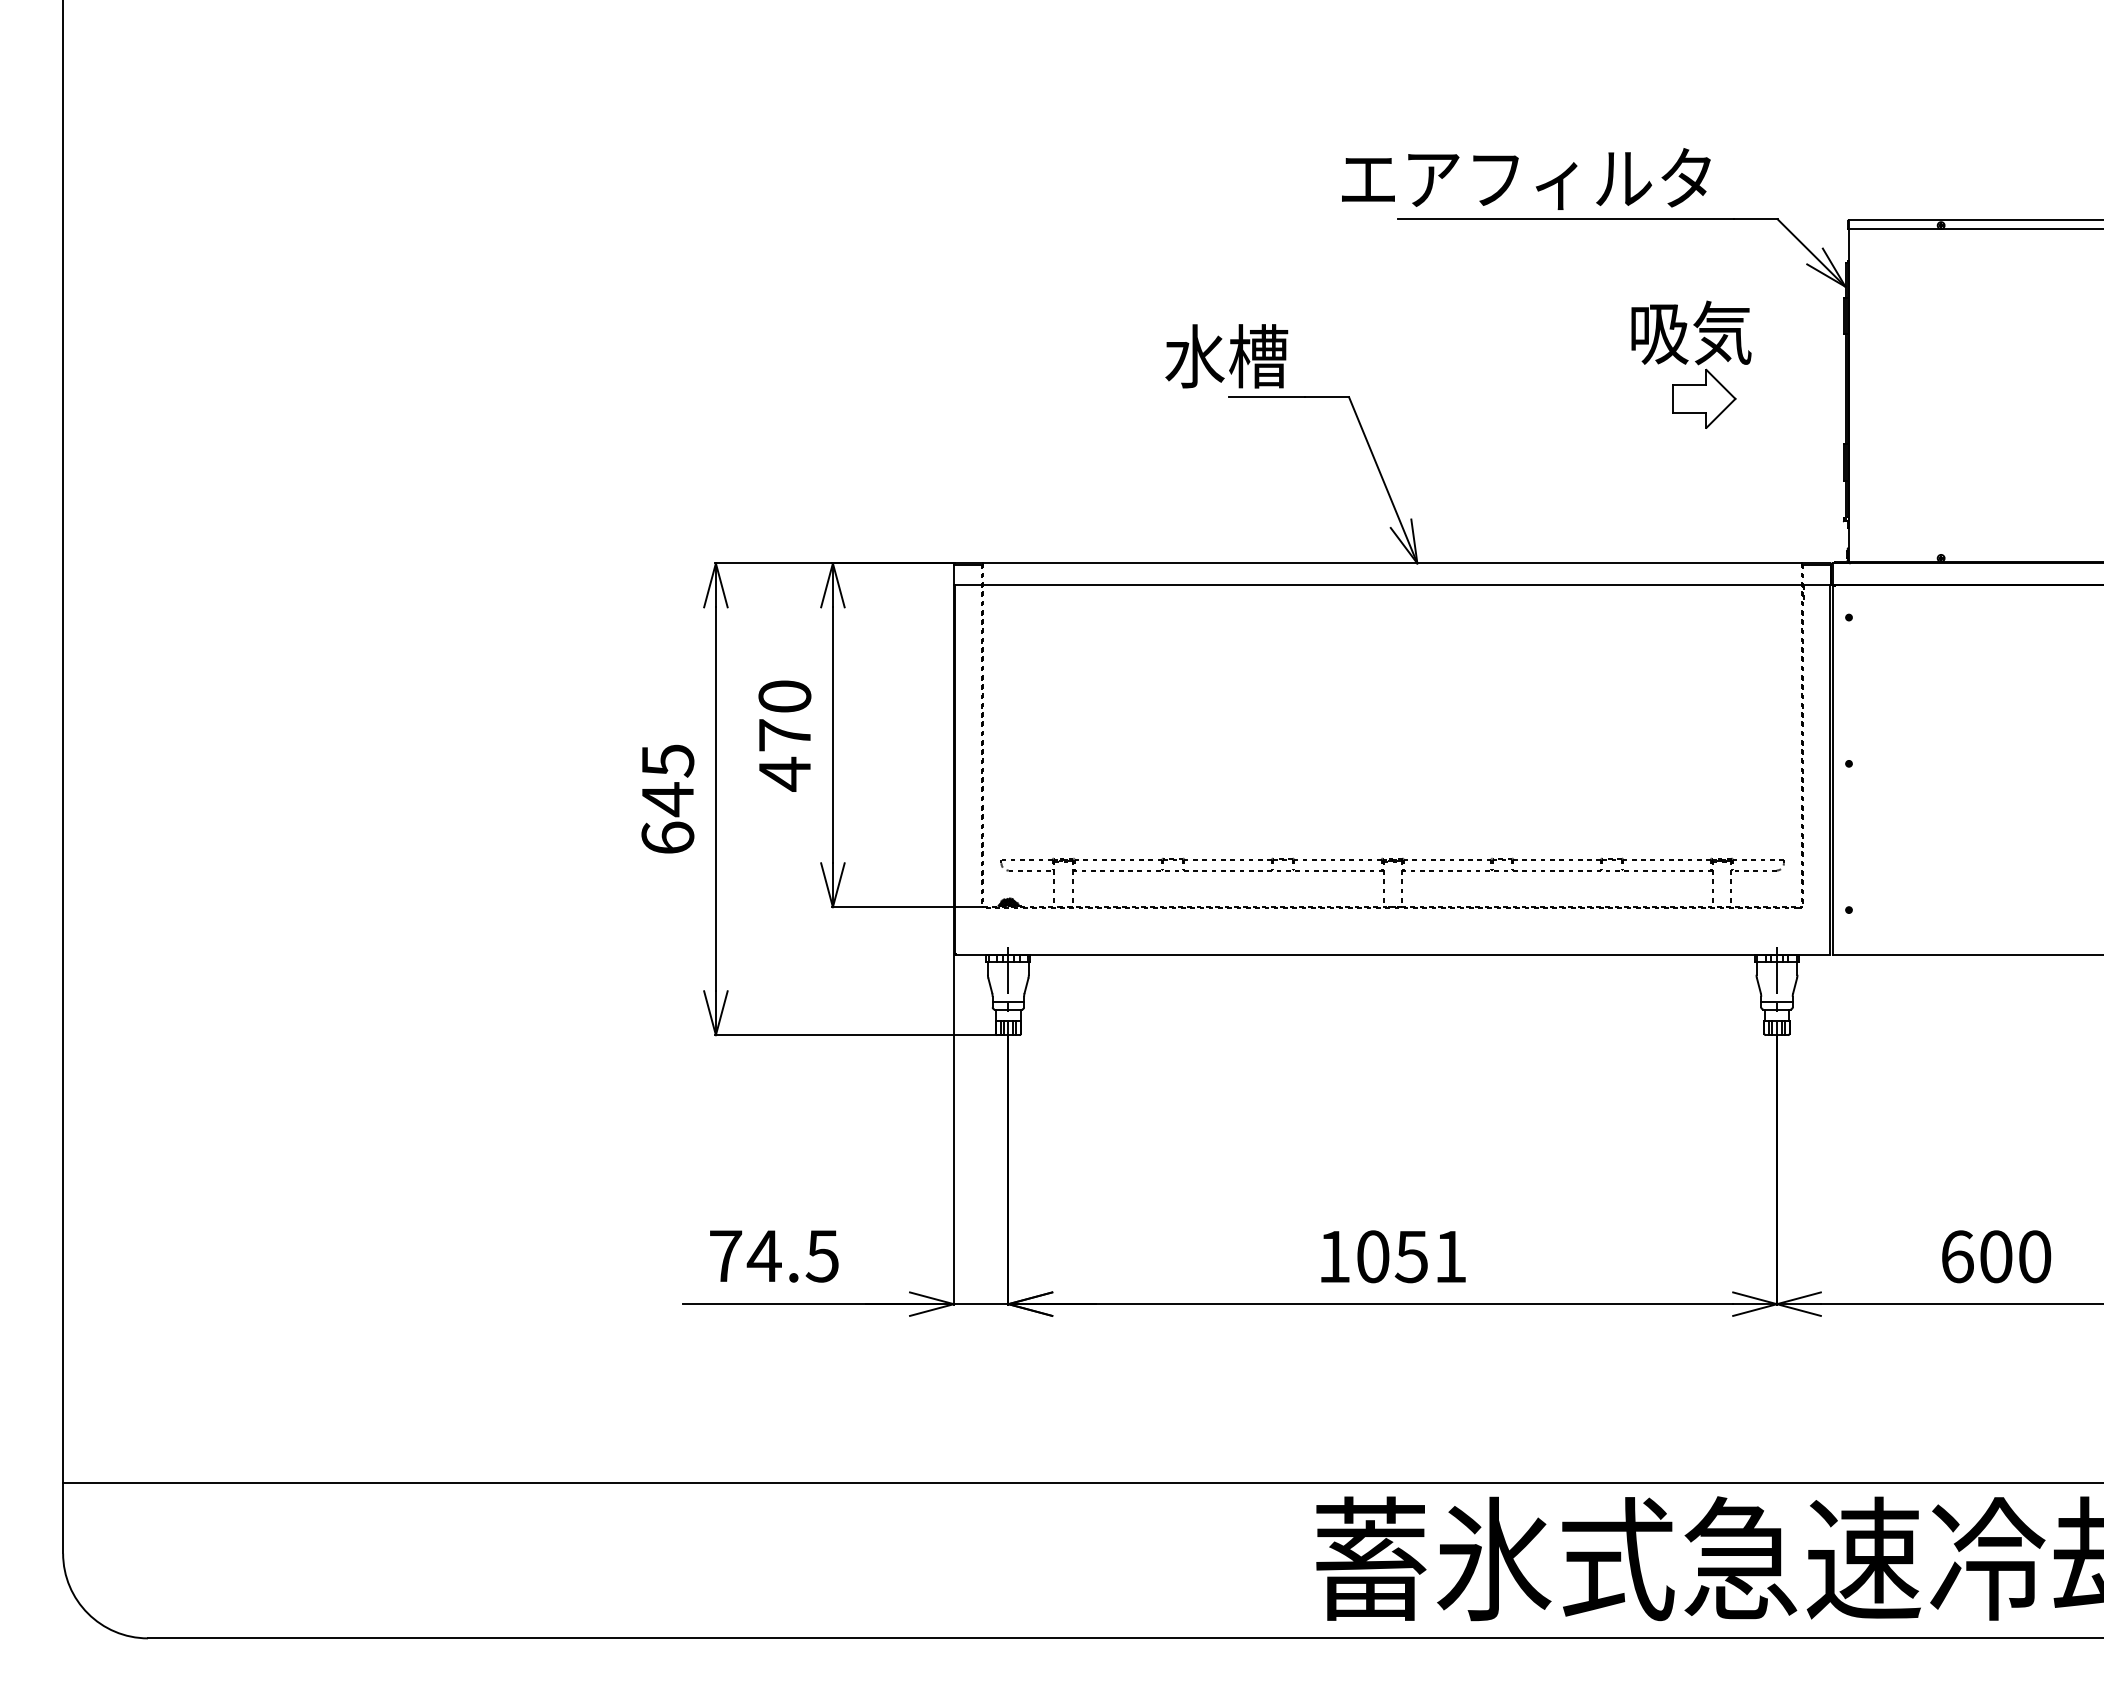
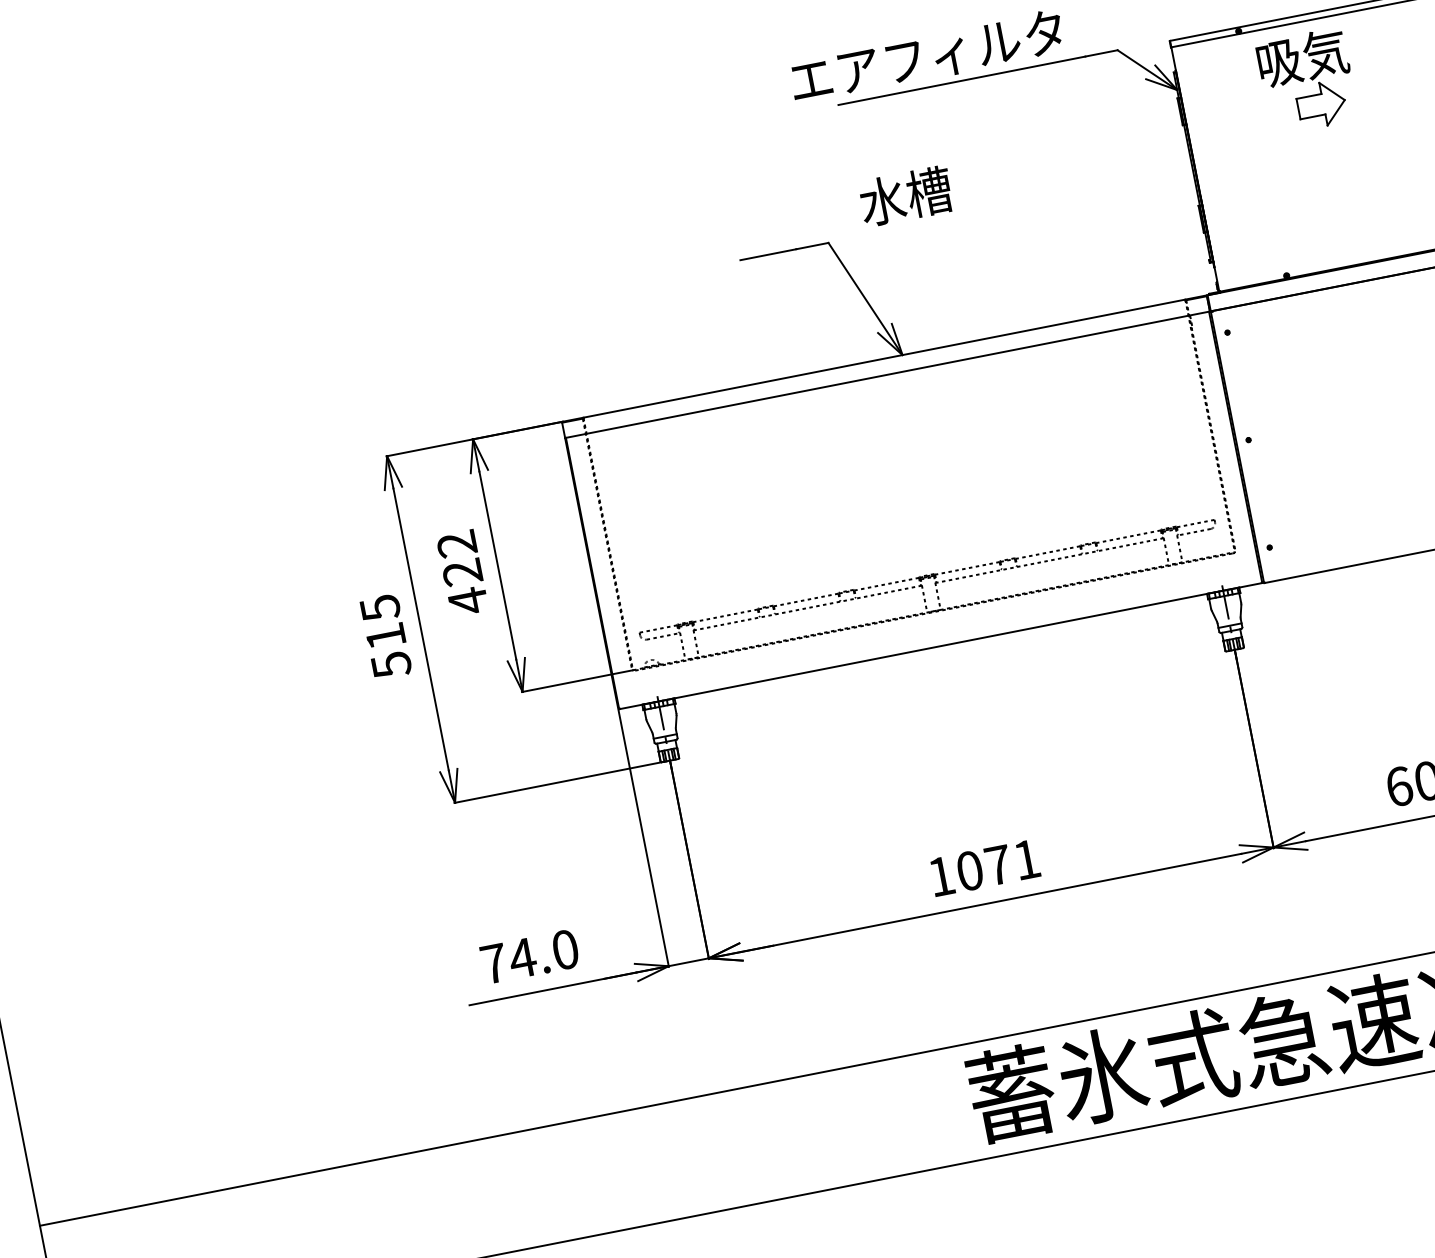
text: (1226, 356) -> (905, 196), moved
part: (1691, 364) -> (1307, 81), moved
text: (784, 715) -> (459, 558), 470 -> 422
text: (667, 818) -> (388, 650), 645 -> 515
hatch: (1008, 902) -> (650, 663), removed
text: (821, 1255) -> (564, 949), 74.5 -> 74.0
text: (1411, 1257) -> (998, 865), 1051 -> 1071

